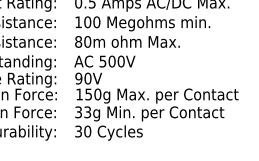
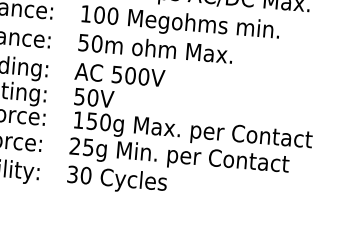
text: (78, 41) -> (83, 42), 80m -> 50m
text: (78, 78) -> (79, 96), 90V -> 50V
text: (83, 112) -> (82, 147), 33g -> 25g

